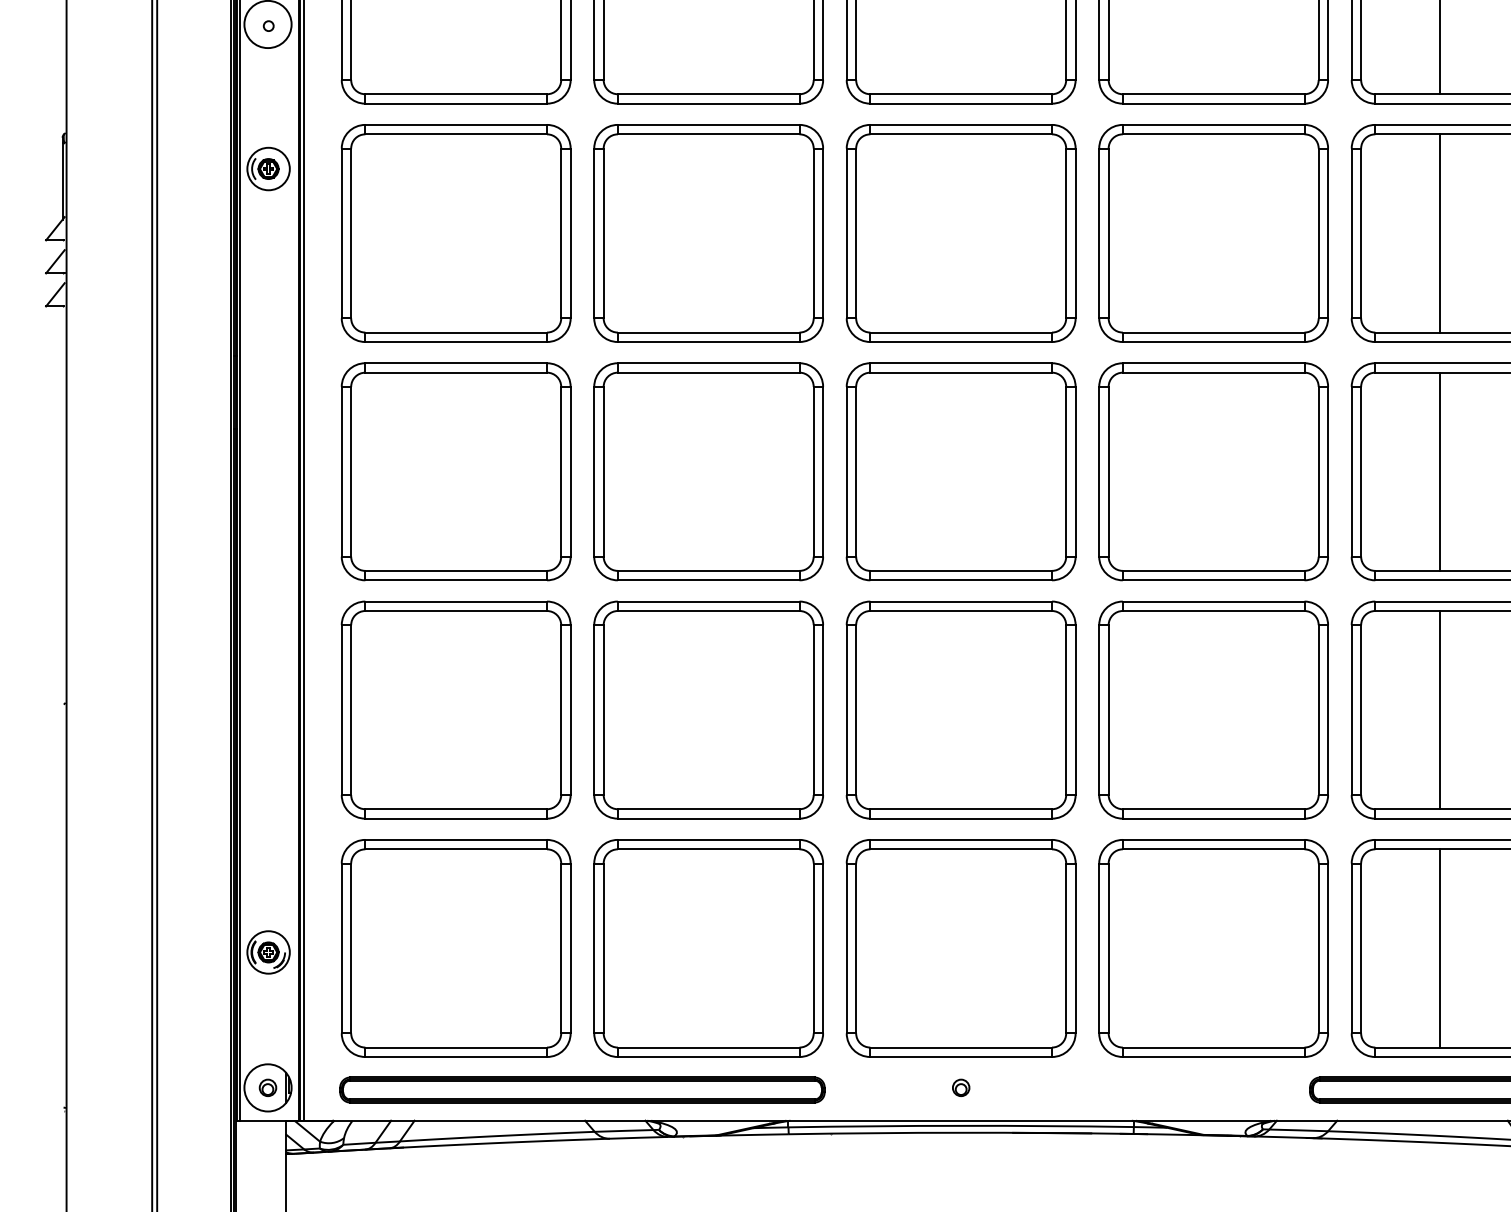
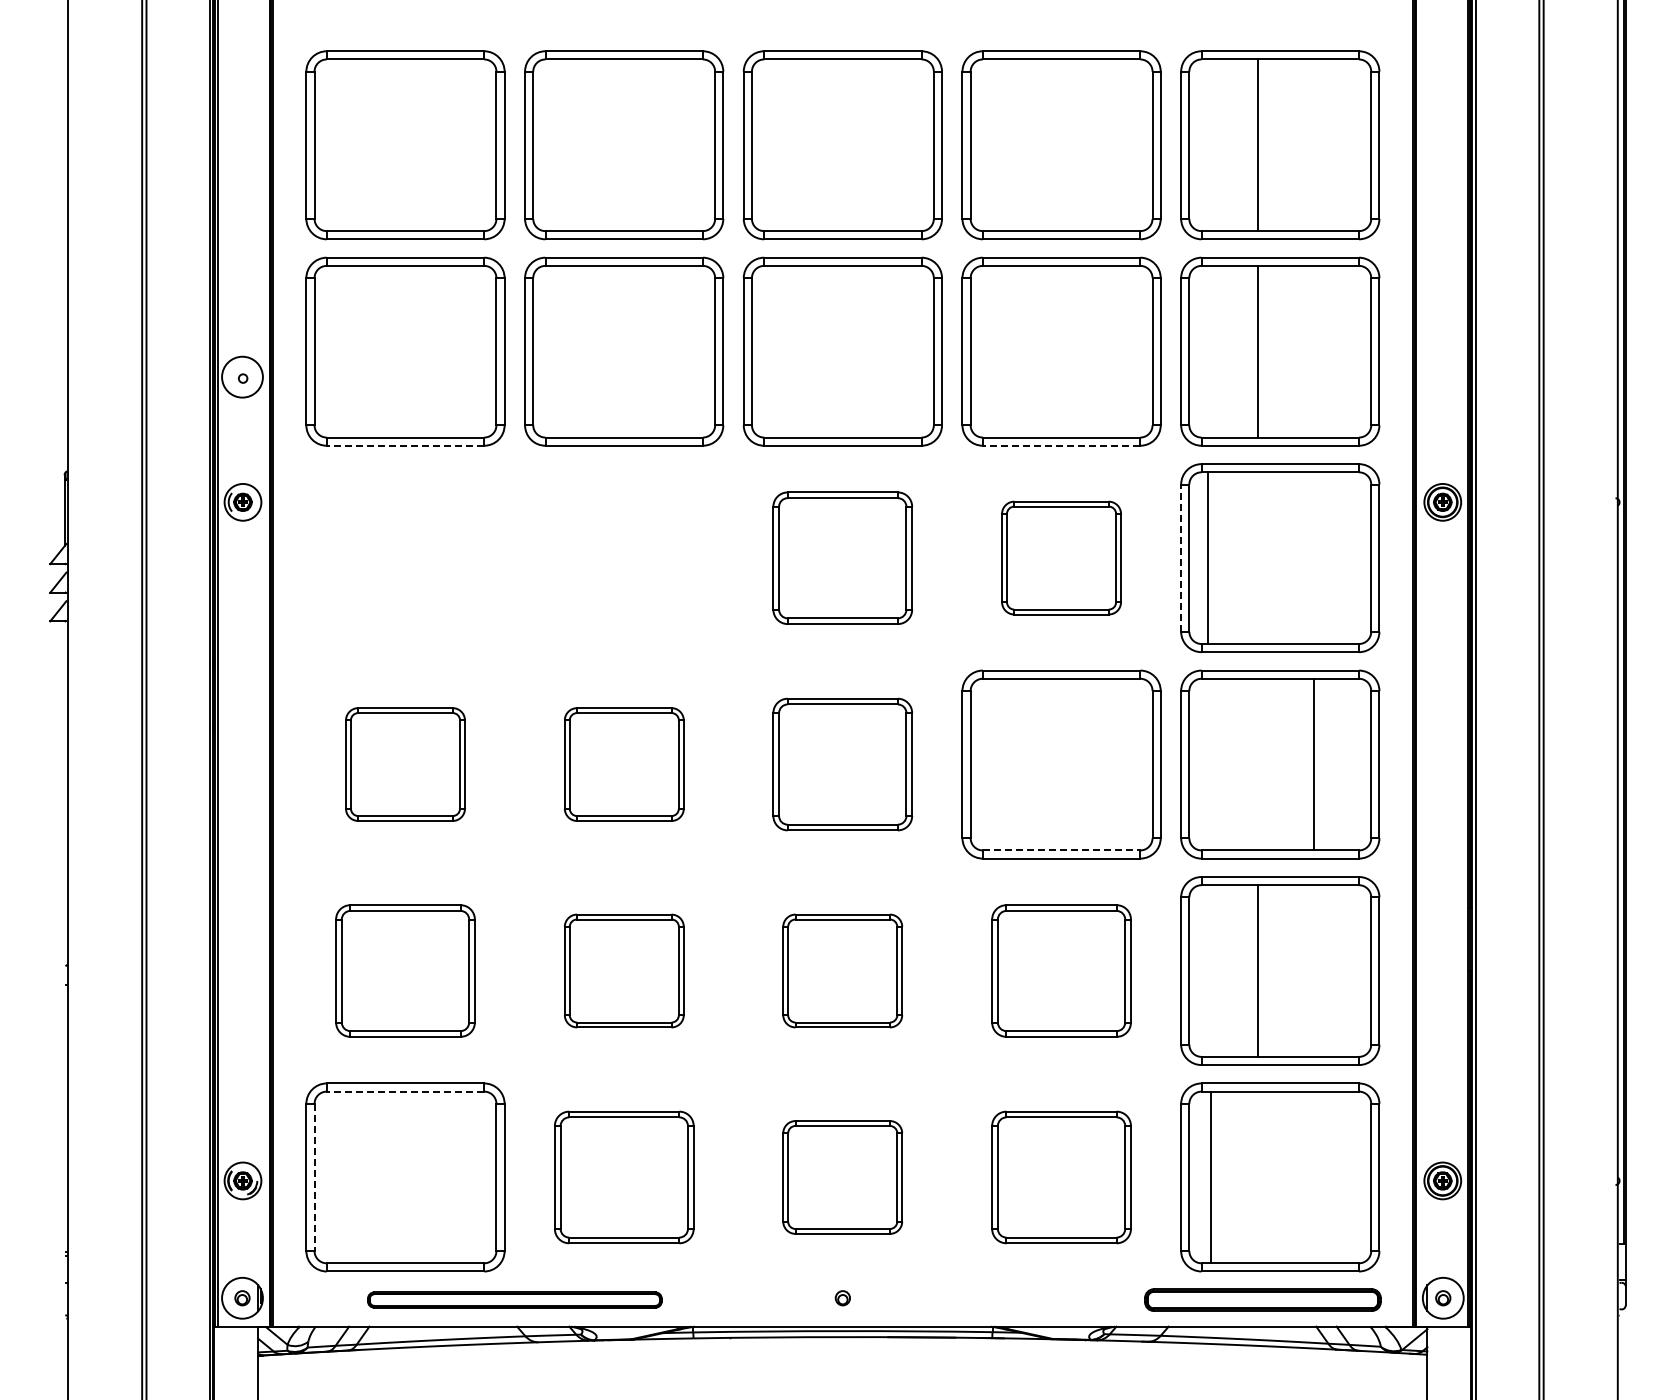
line: (456, 103) -> (405, 445), solid -> dashed
line: (1213, 103) -> (1061, 445), solid -> dashed
part: (456, 232) -> (405, 557), removed
part: (1213, 232) -> (1061, 557), size x0.6
line: (1439, 232) -> (1207, 557), moved
part: (709, 233) -> (624, 558), removed
part: (960, 233) -> (842, 558), size x0.7
line: (1352, 233) -> (1181, 558), solid -> dashed
part: (456, 471) -> (405, 764), size x0.6
part: (709, 471) -> (624, 764), size x0.6
part: (960, 471) -> (842, 764), size x0.7
line: (1439, 471) -> (1313, 764), moved
line: (1213, 570) -> (1061, 850), solid -> dashed
part: (456, 709) -> (405, 970), size x0.7
part: (709, 709) -> (624, 970), size x0.6
part: (960, 709) -> (842, 970), size x0.6
part: (1213, 709) -> (1061, 970), size x0.7
line: (456, 849) -> (405, 1091), solid -> dashed
line: (351, 948) -> (314, 1177), solid -> dashed
part: (709, 948) -> (624, 1177), size x0.7
part: (960, 948) -> (842, 1177), size x0.6
part: (1213, 948) -> (1061, 1177), size x0.7
line: (1439, 948) -> (1210, 1177), moved
part: (582, 1089) -> (514, 1299), size x0.7

